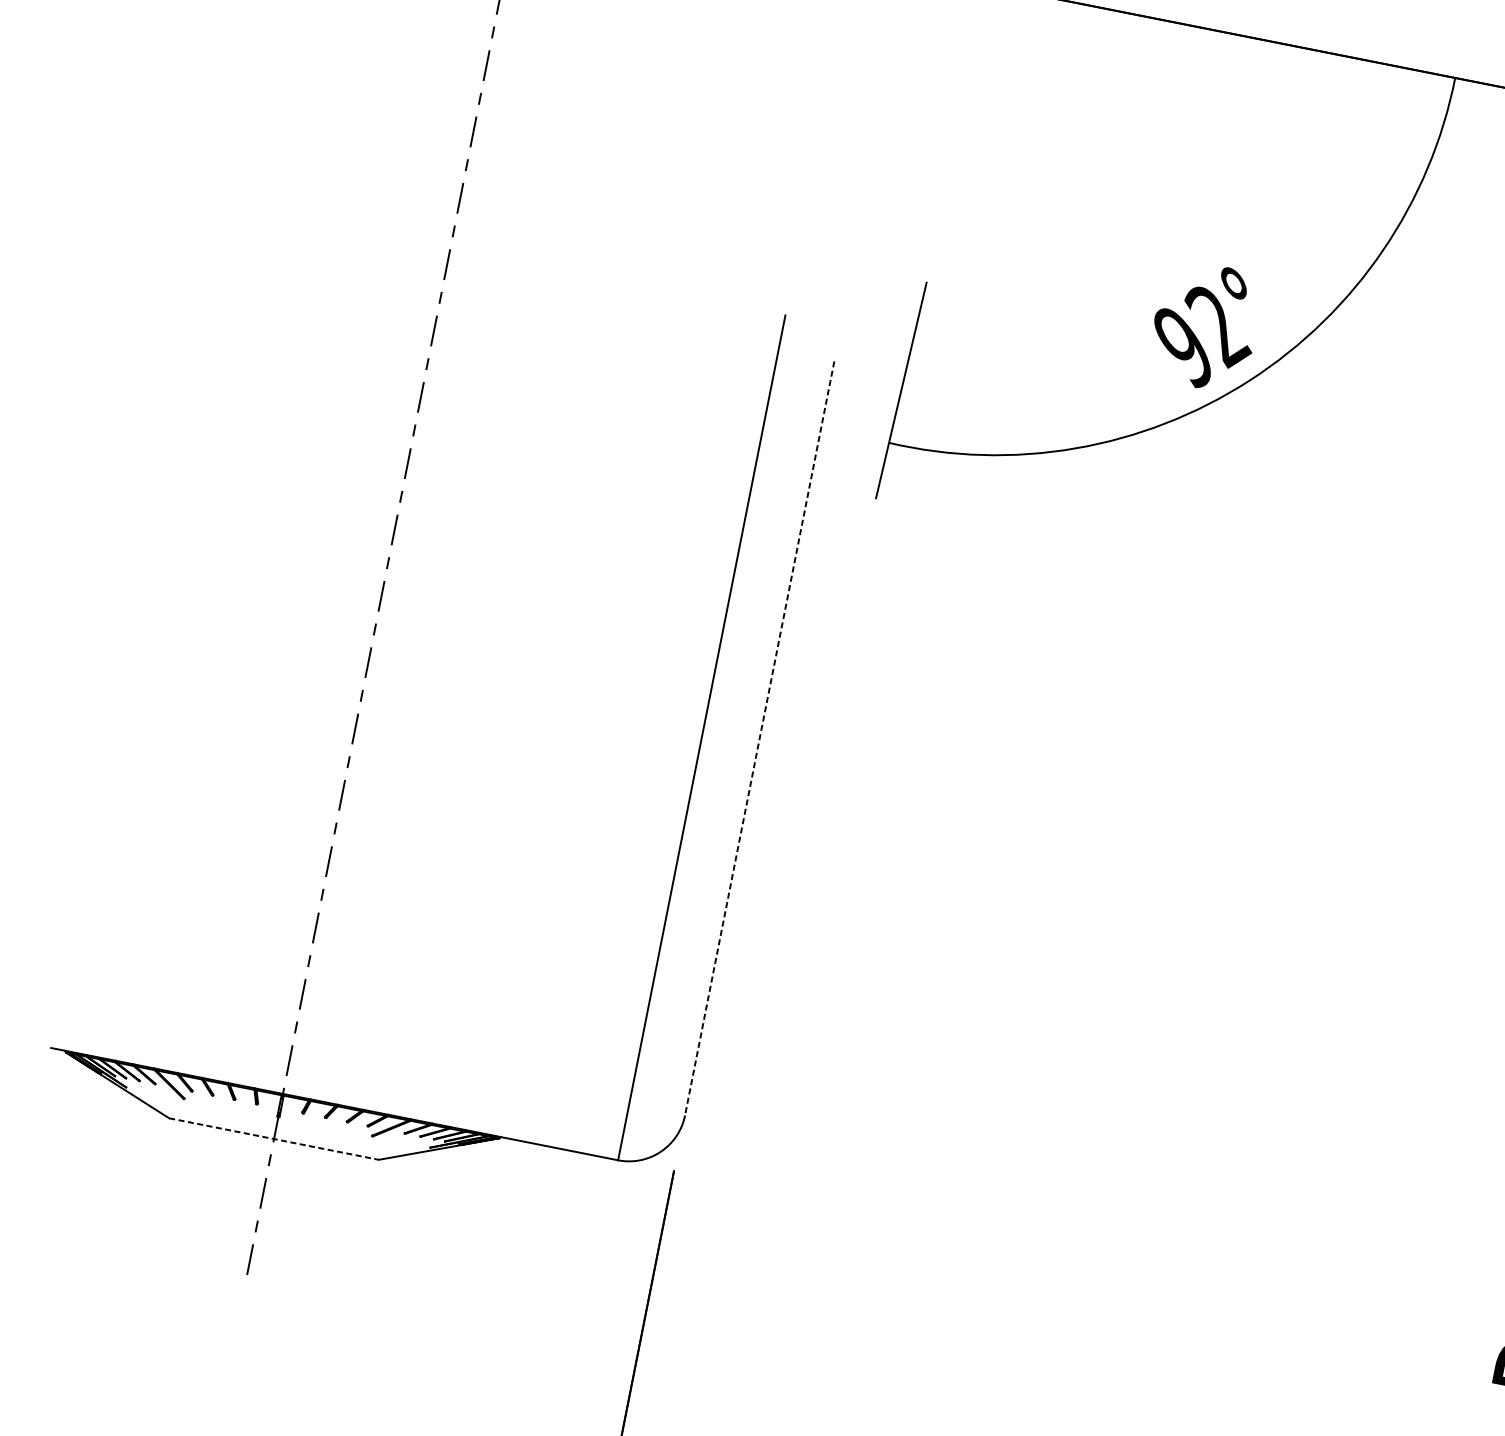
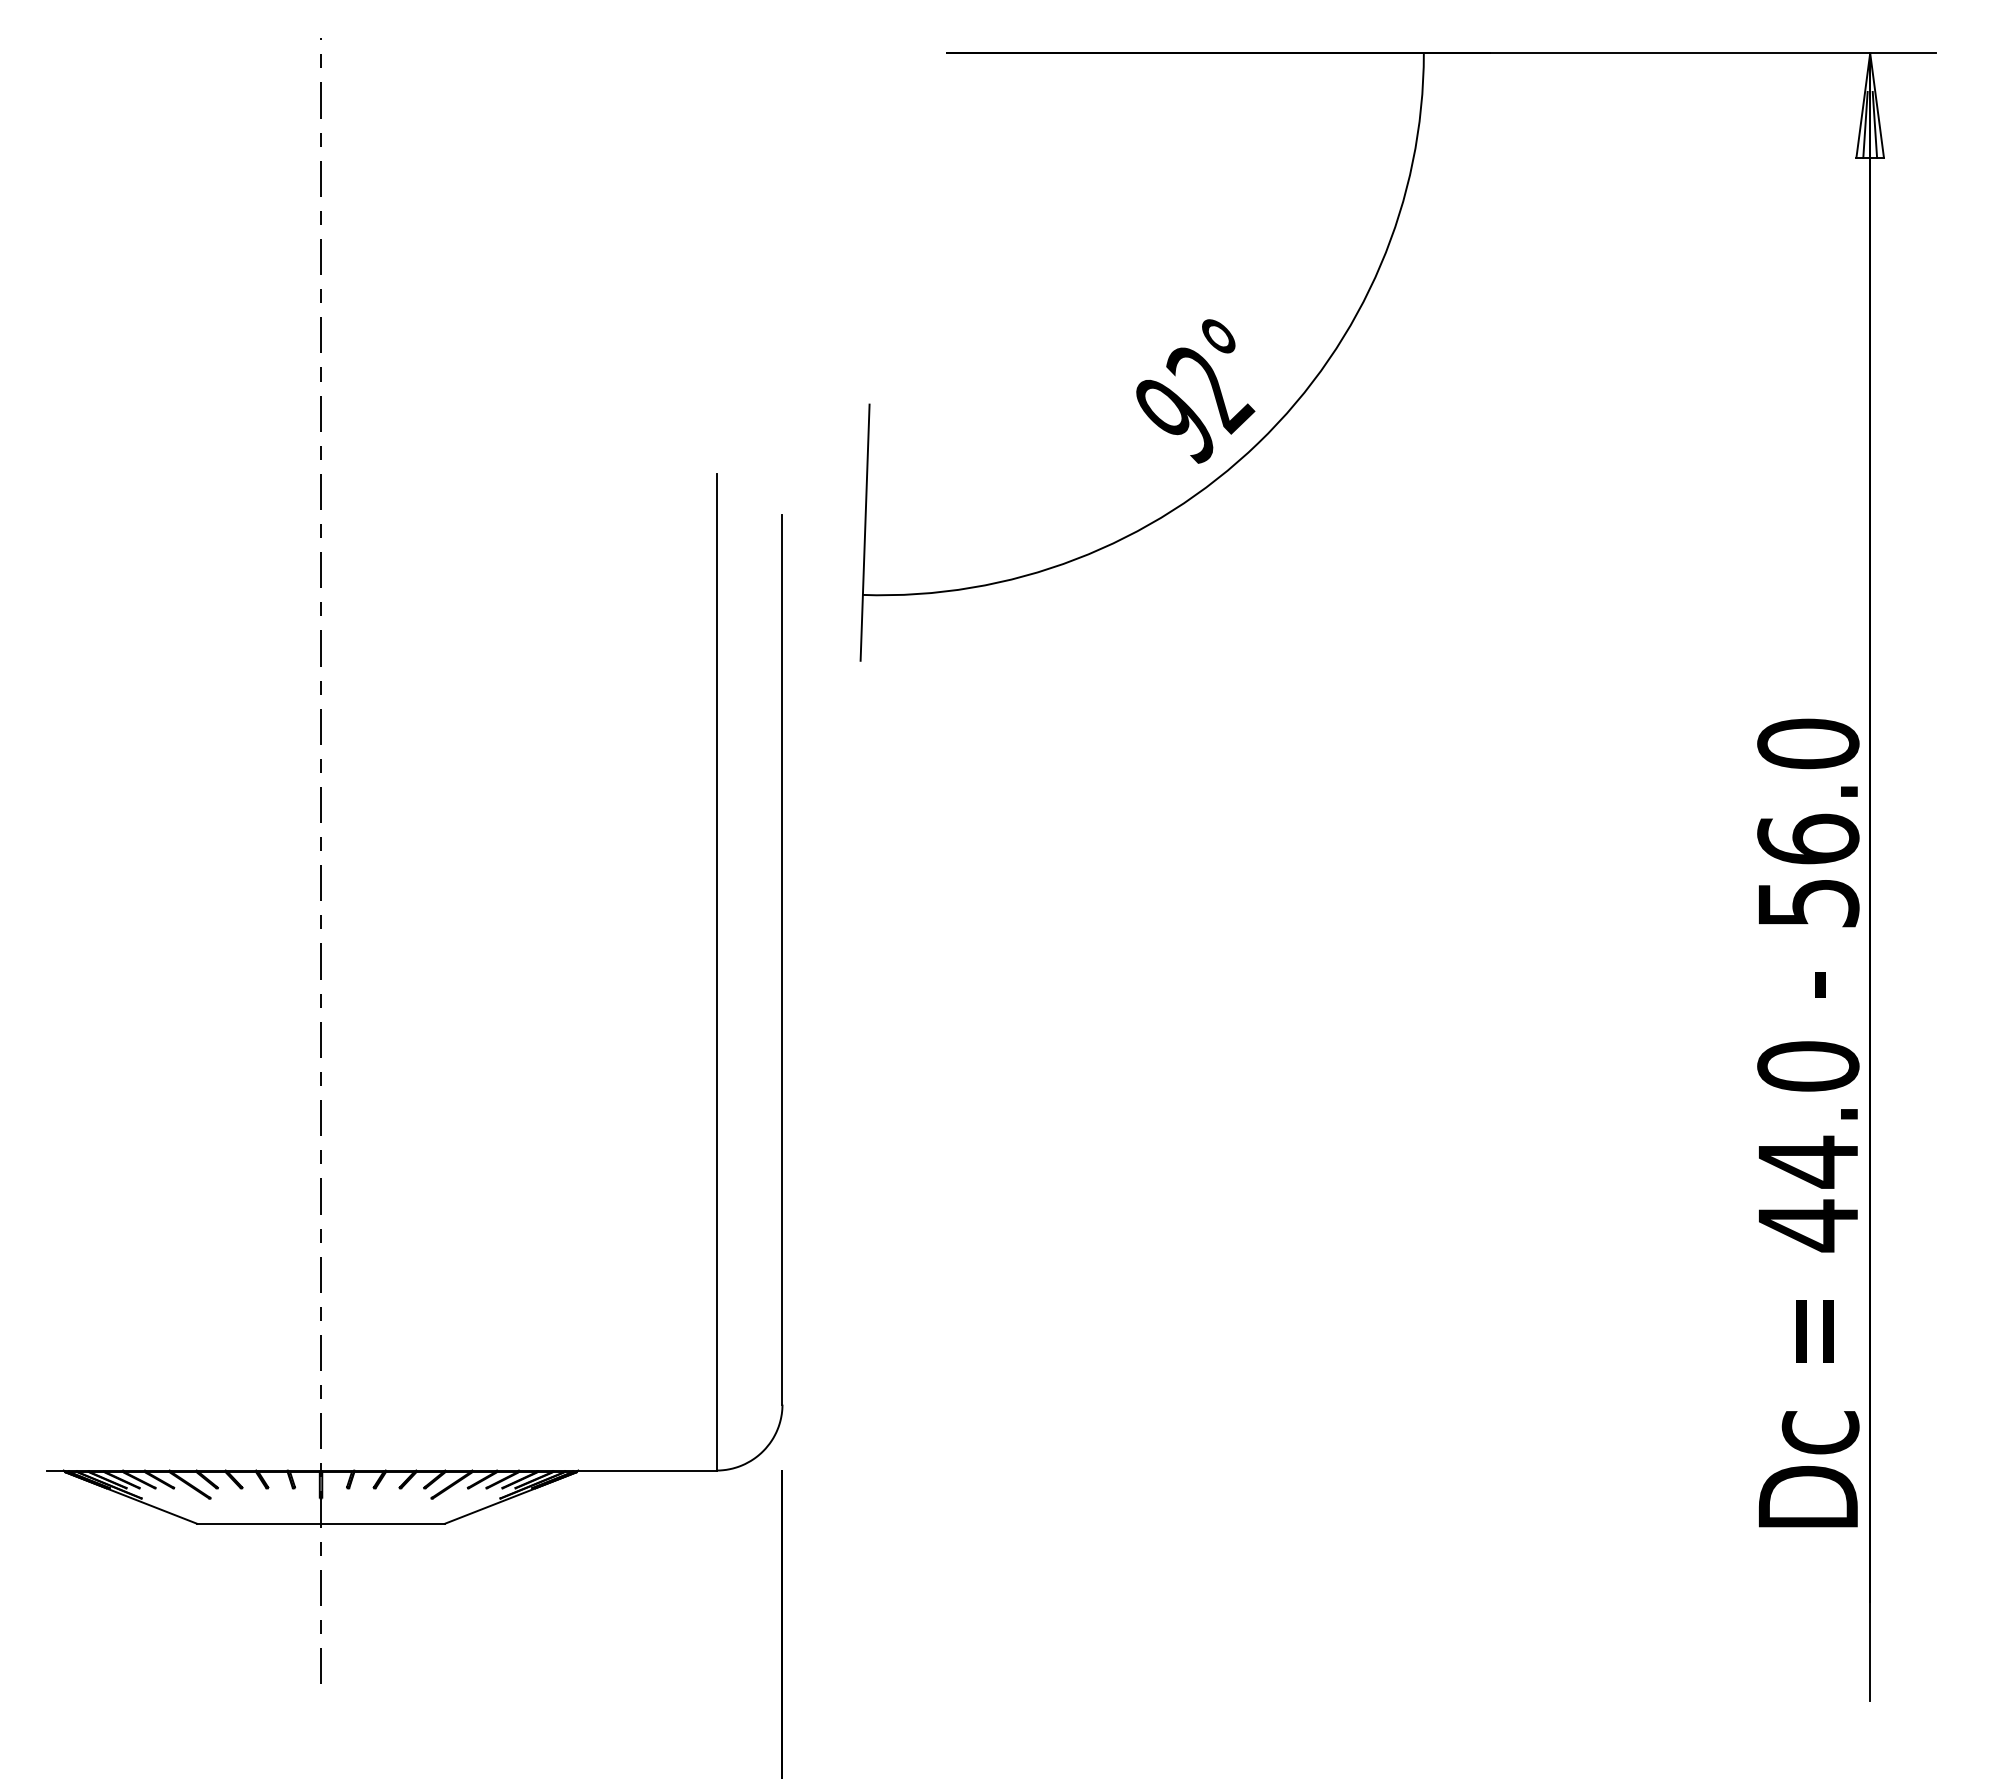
line: (759, 738) -> (782, 959), dashed -> solid
line: (274, 1138) -> (321, 1523), dashed -> solid

